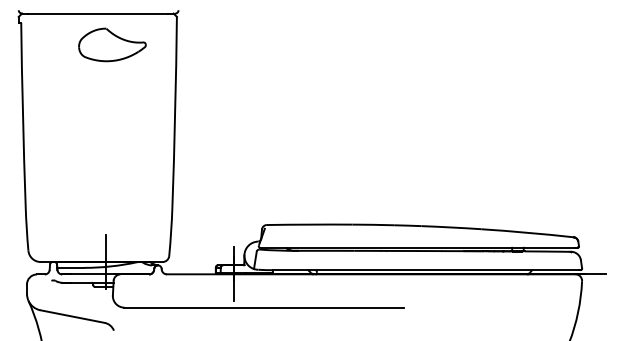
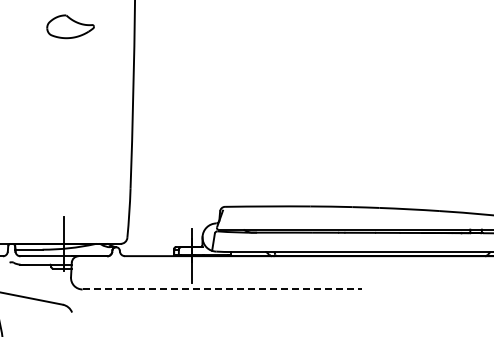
part: (112, 44) -> (70, 26), size x0.7
line: (264, 307) -> (222, 289), solid -> dashed

